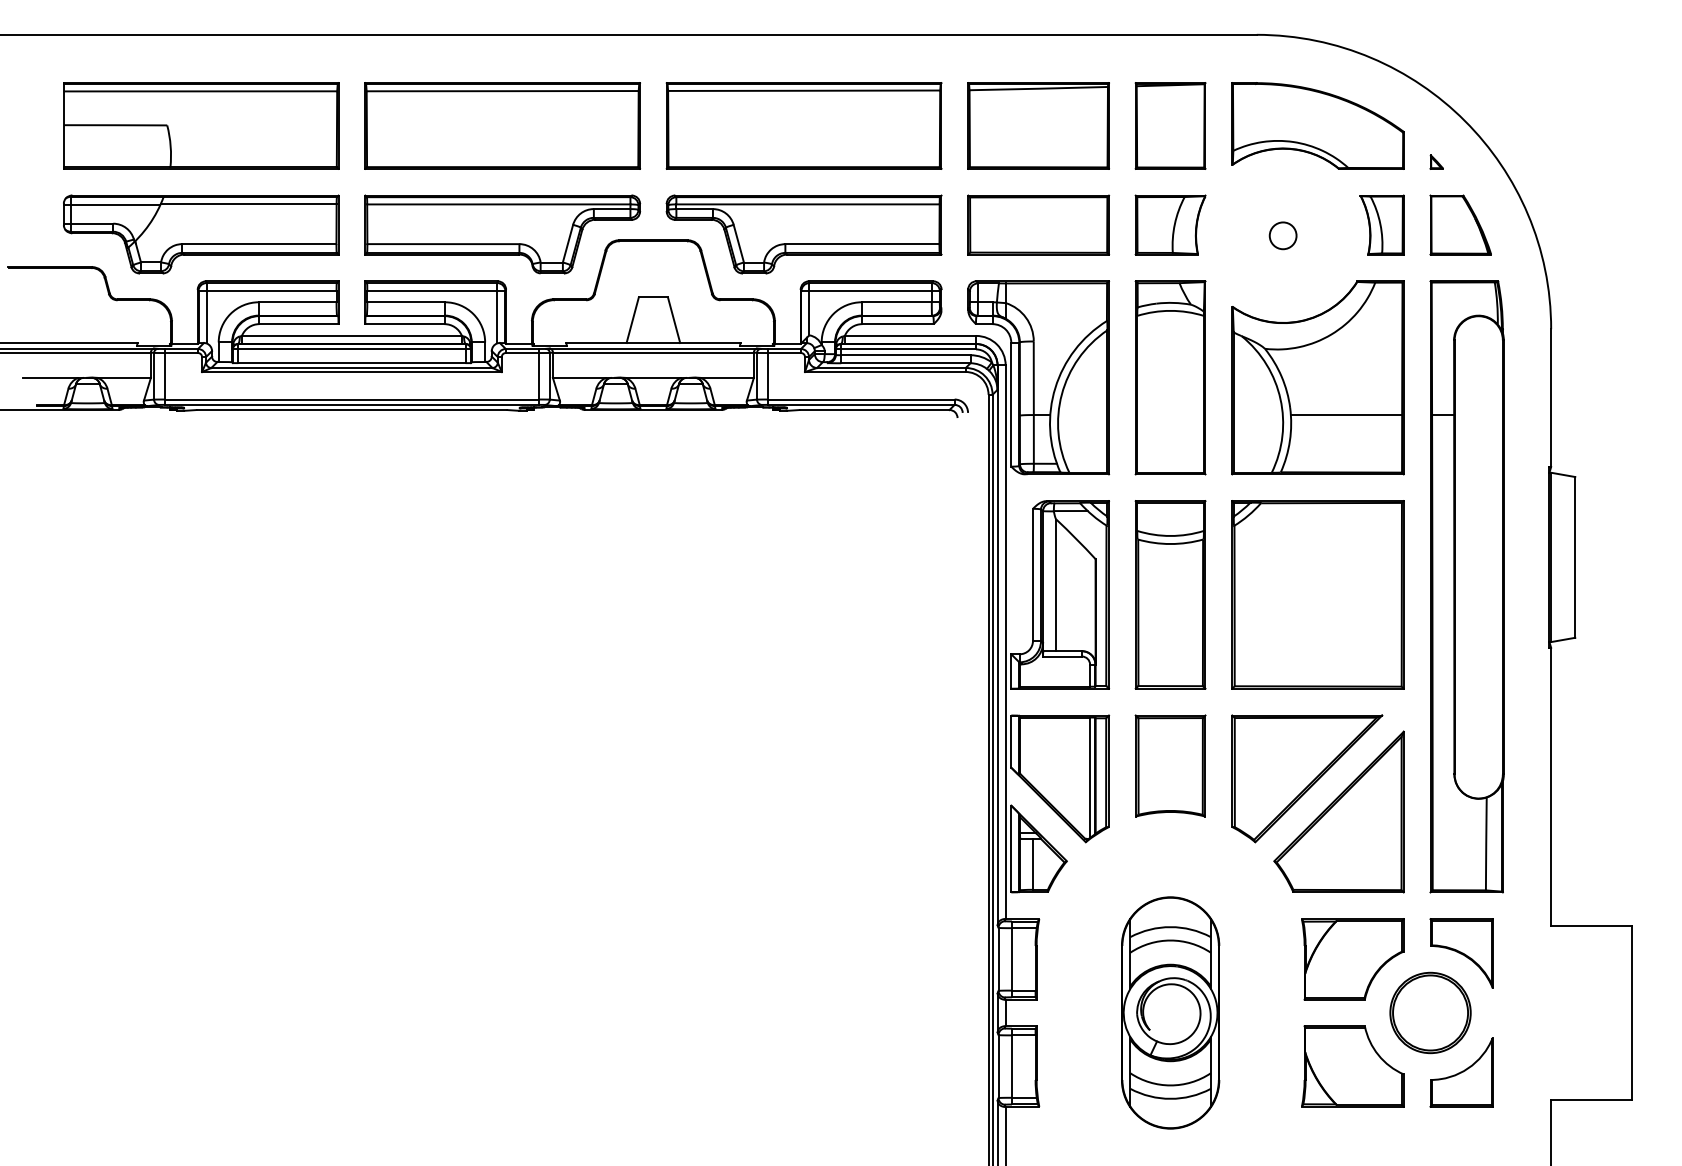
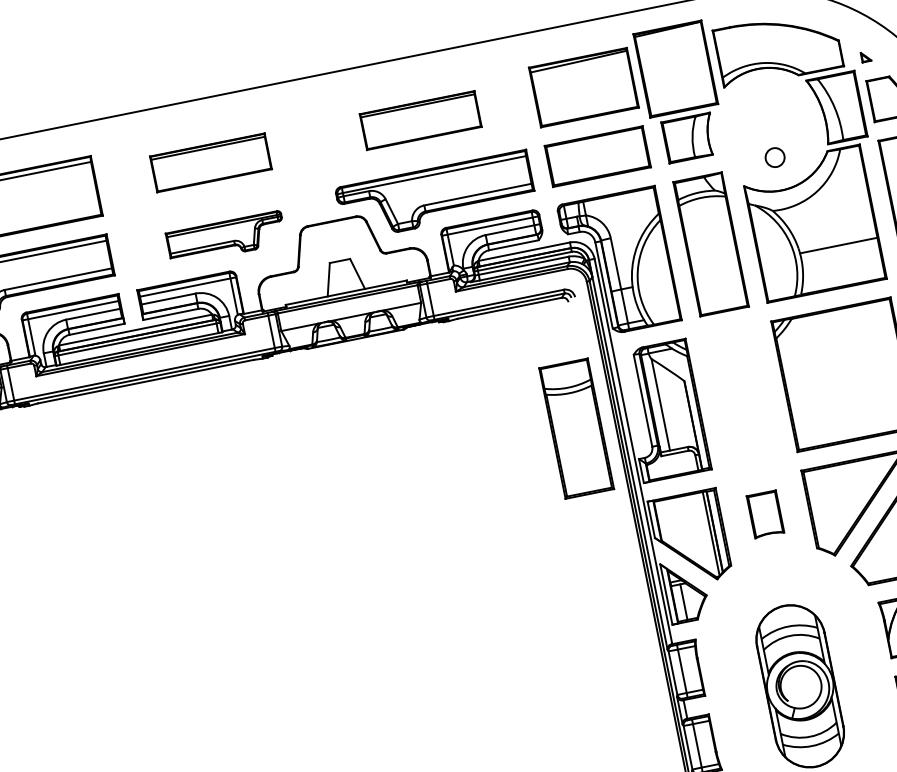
part: (502, 125) -> (210, 162), size x0.6
part: (803, 125) -> (420, 120), size x0.6
part: (1170, 125) -> (675, 68), size x1.4
part: (1381, 224) -> (836, 108), size x1.6
part: (502, 234) -> (226, 238), size x0.6
circle: (1282, 235) -> (774, 157), moved
part: (1170, 594) -> (576, 428), moved
part: (1170, 765) -> (765, 514), size x0.6

